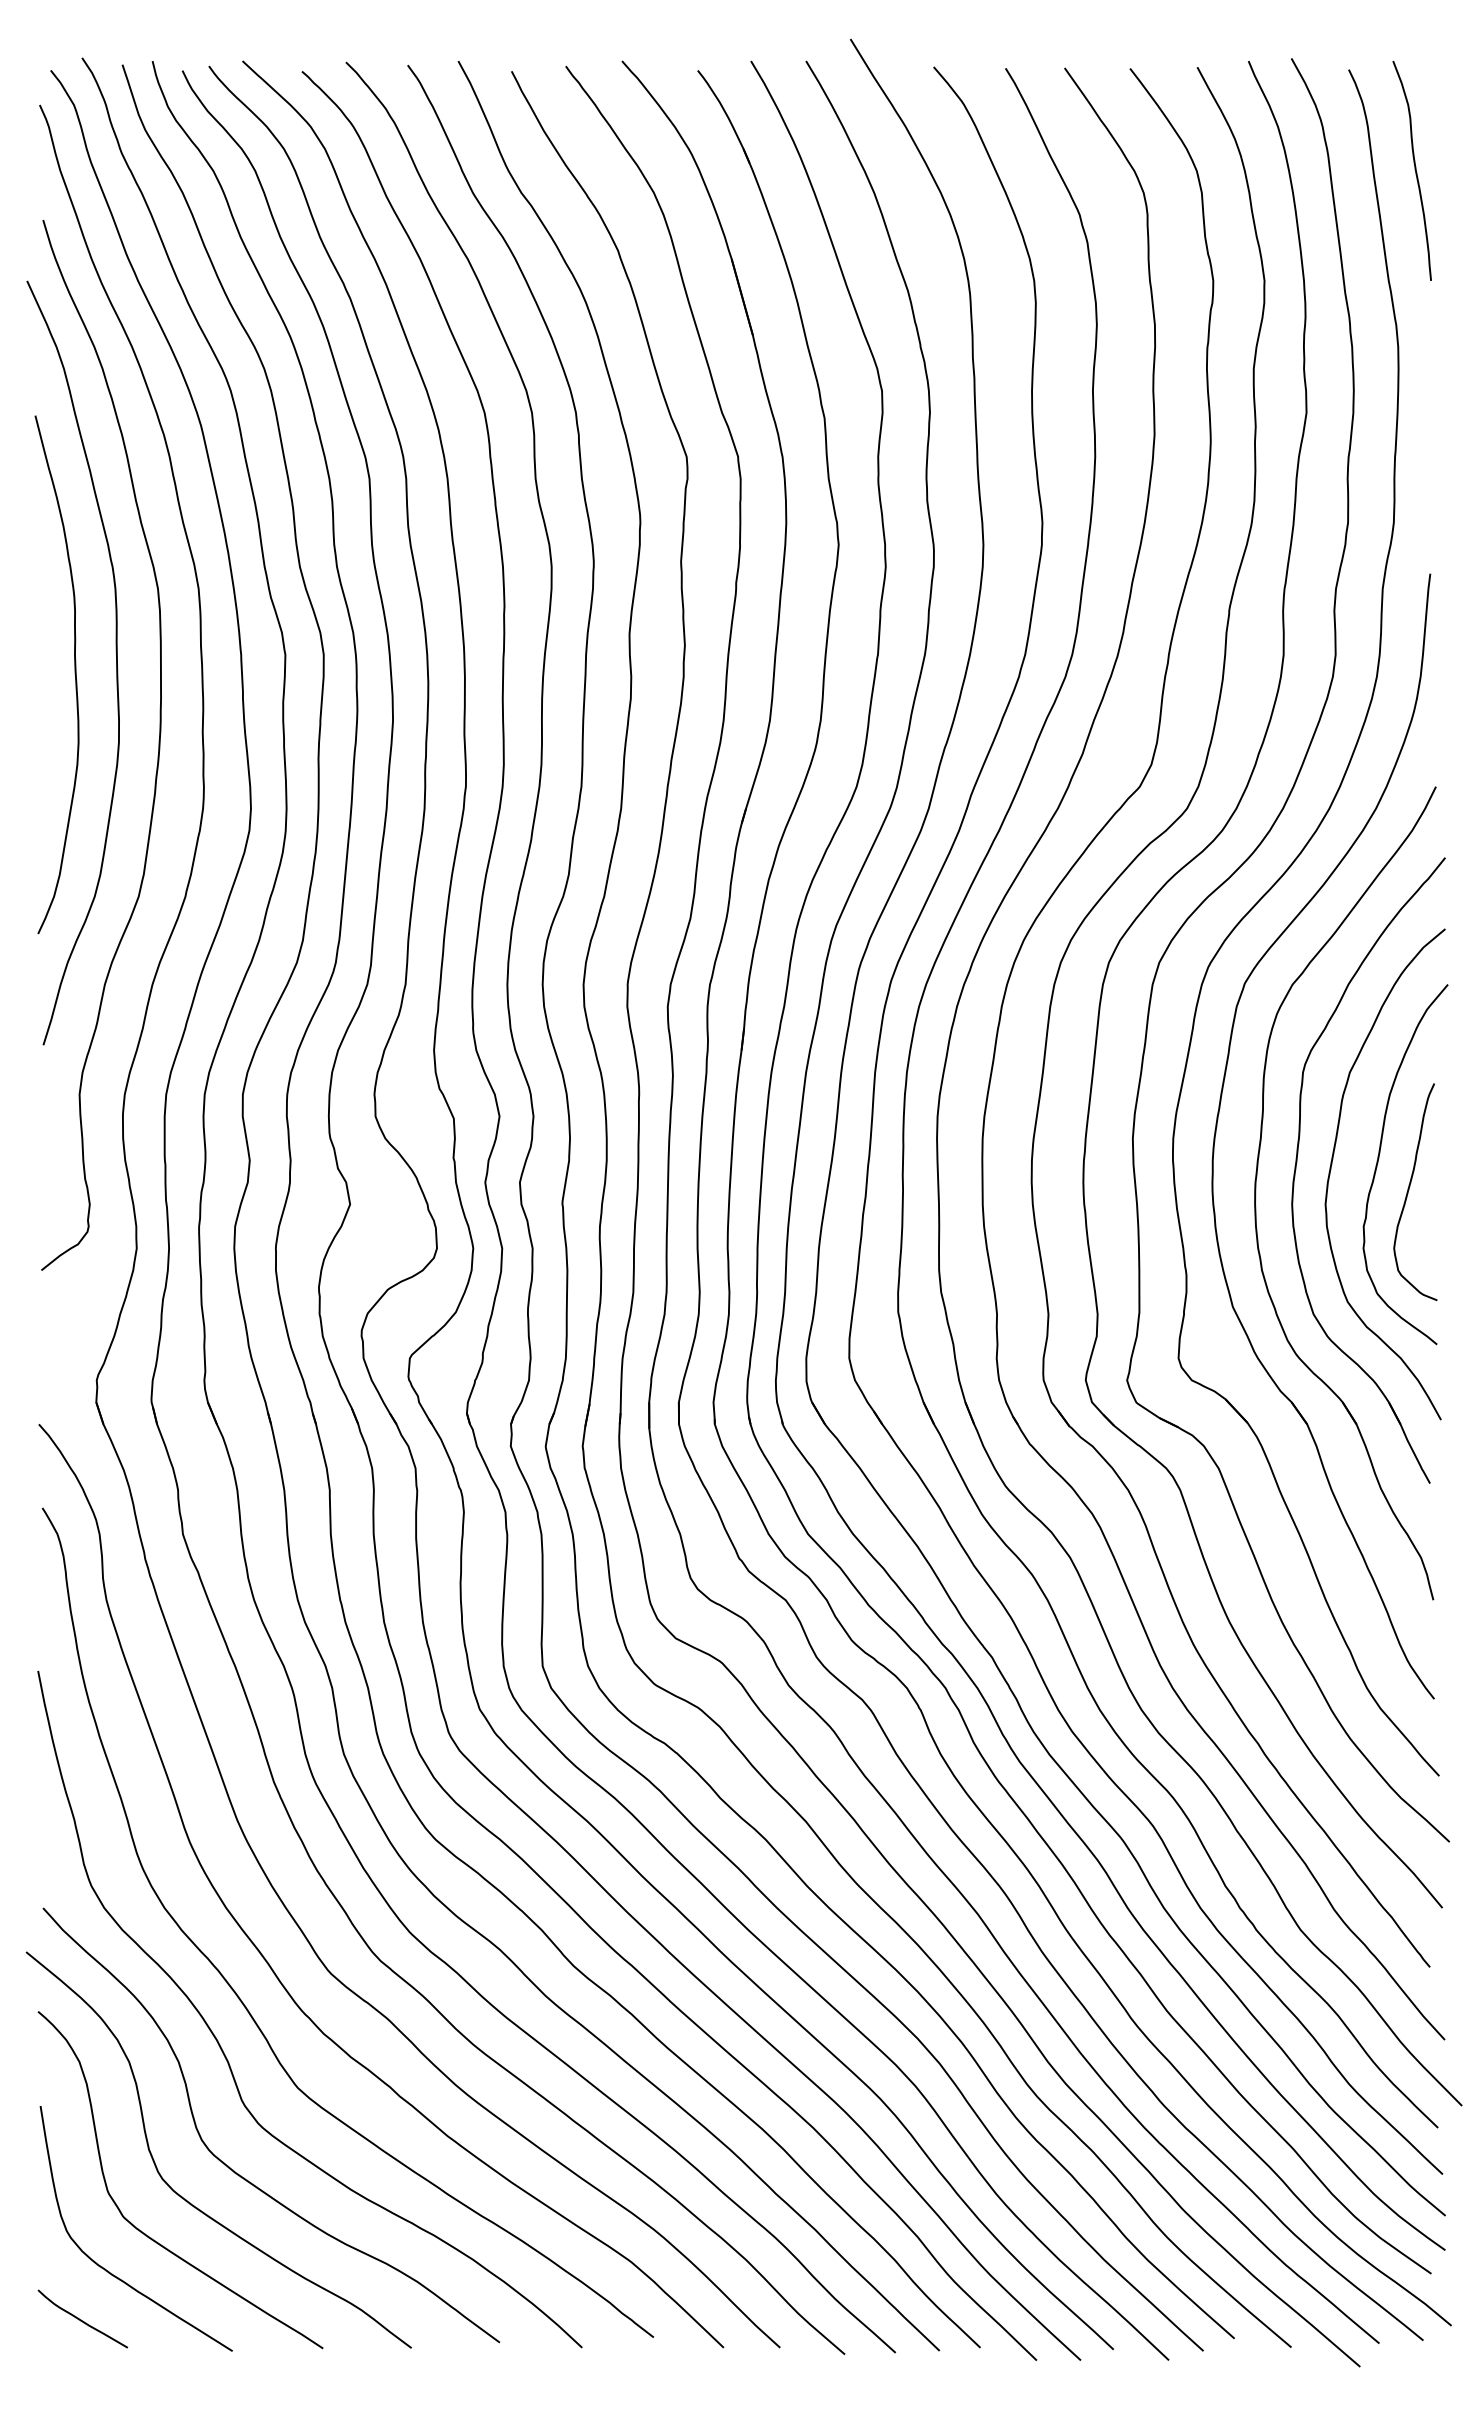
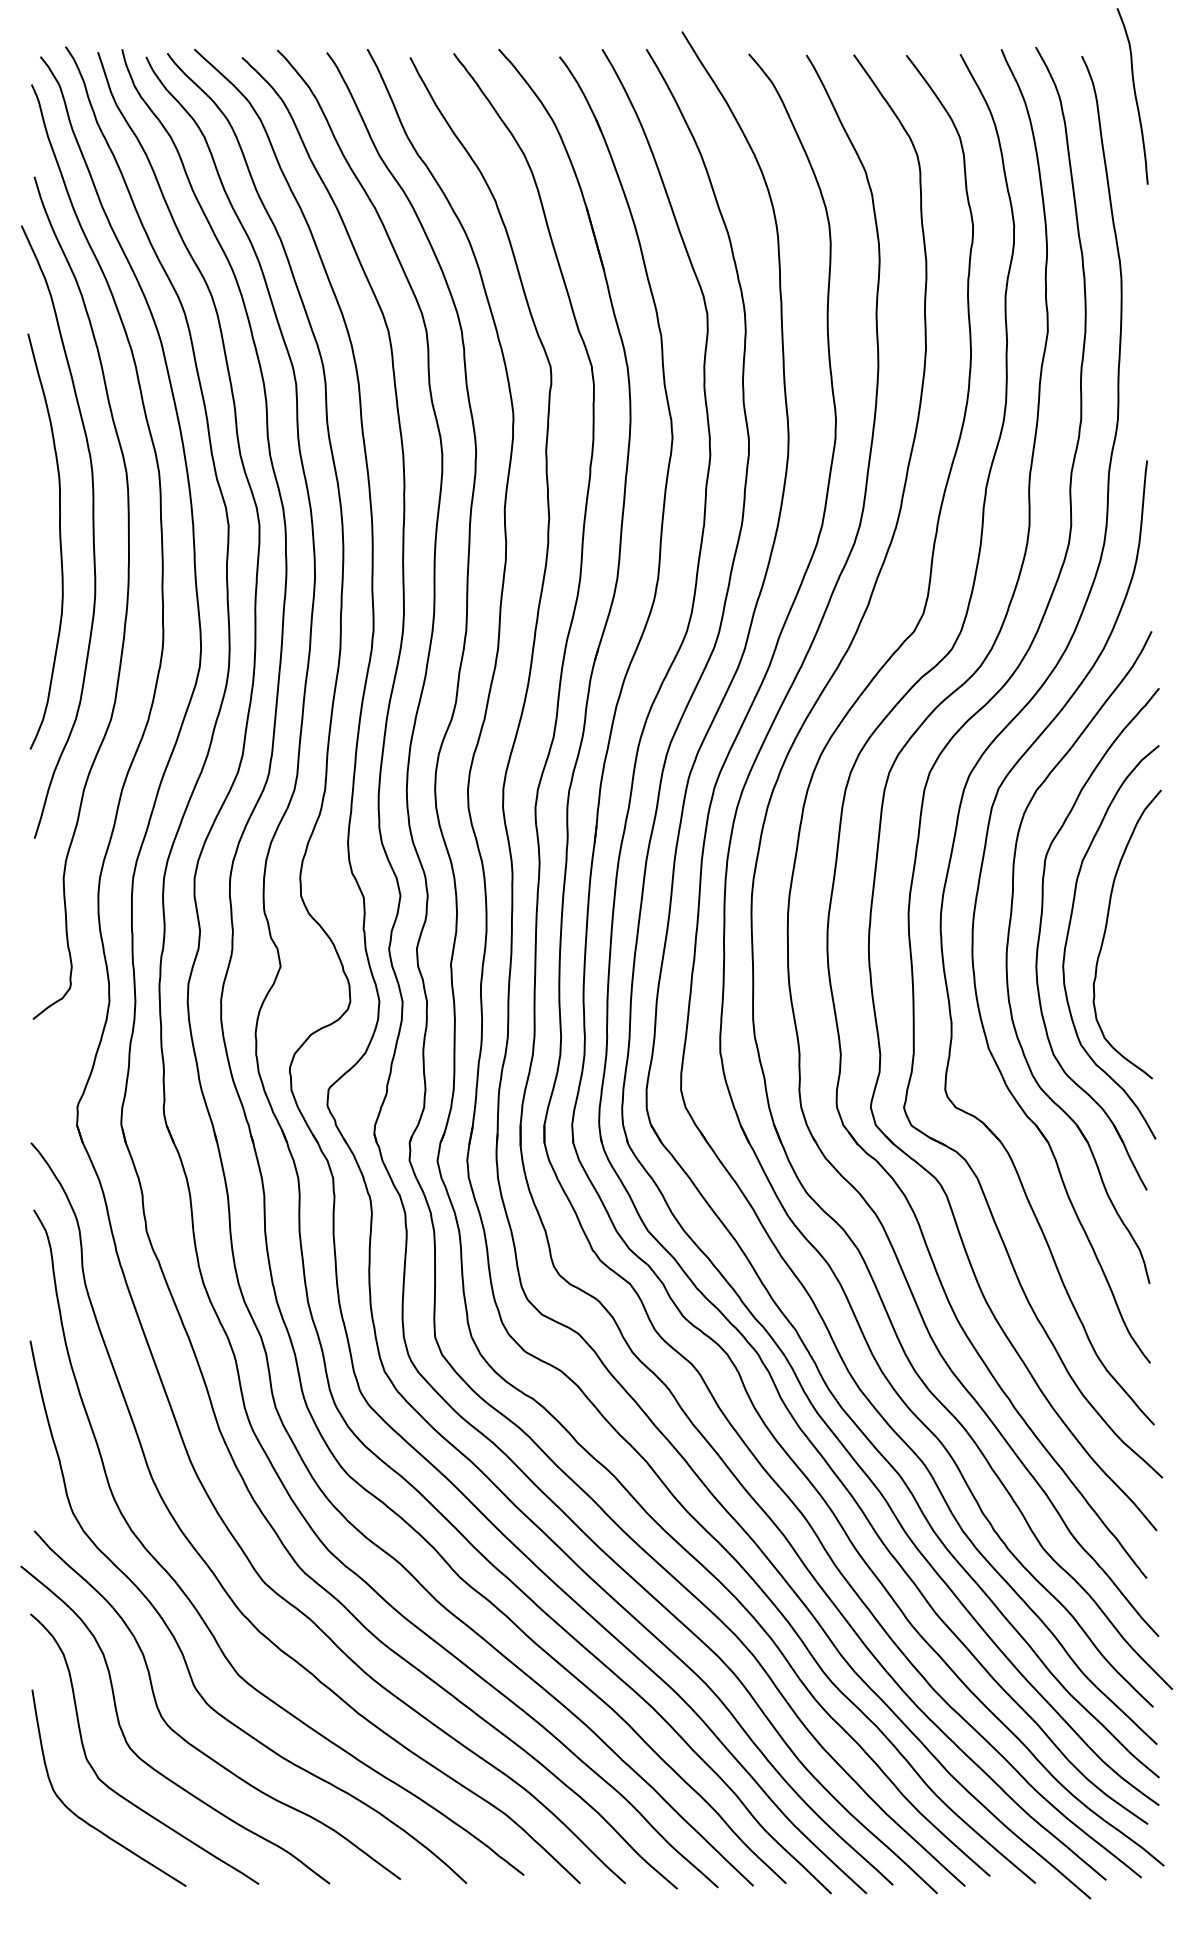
curve: (1414, 169) -> (1134, 95), moved
curve: (1409, 1190) -> (1130, 955), removed
curve: (81, 2319) -> (65, 1860), removed

